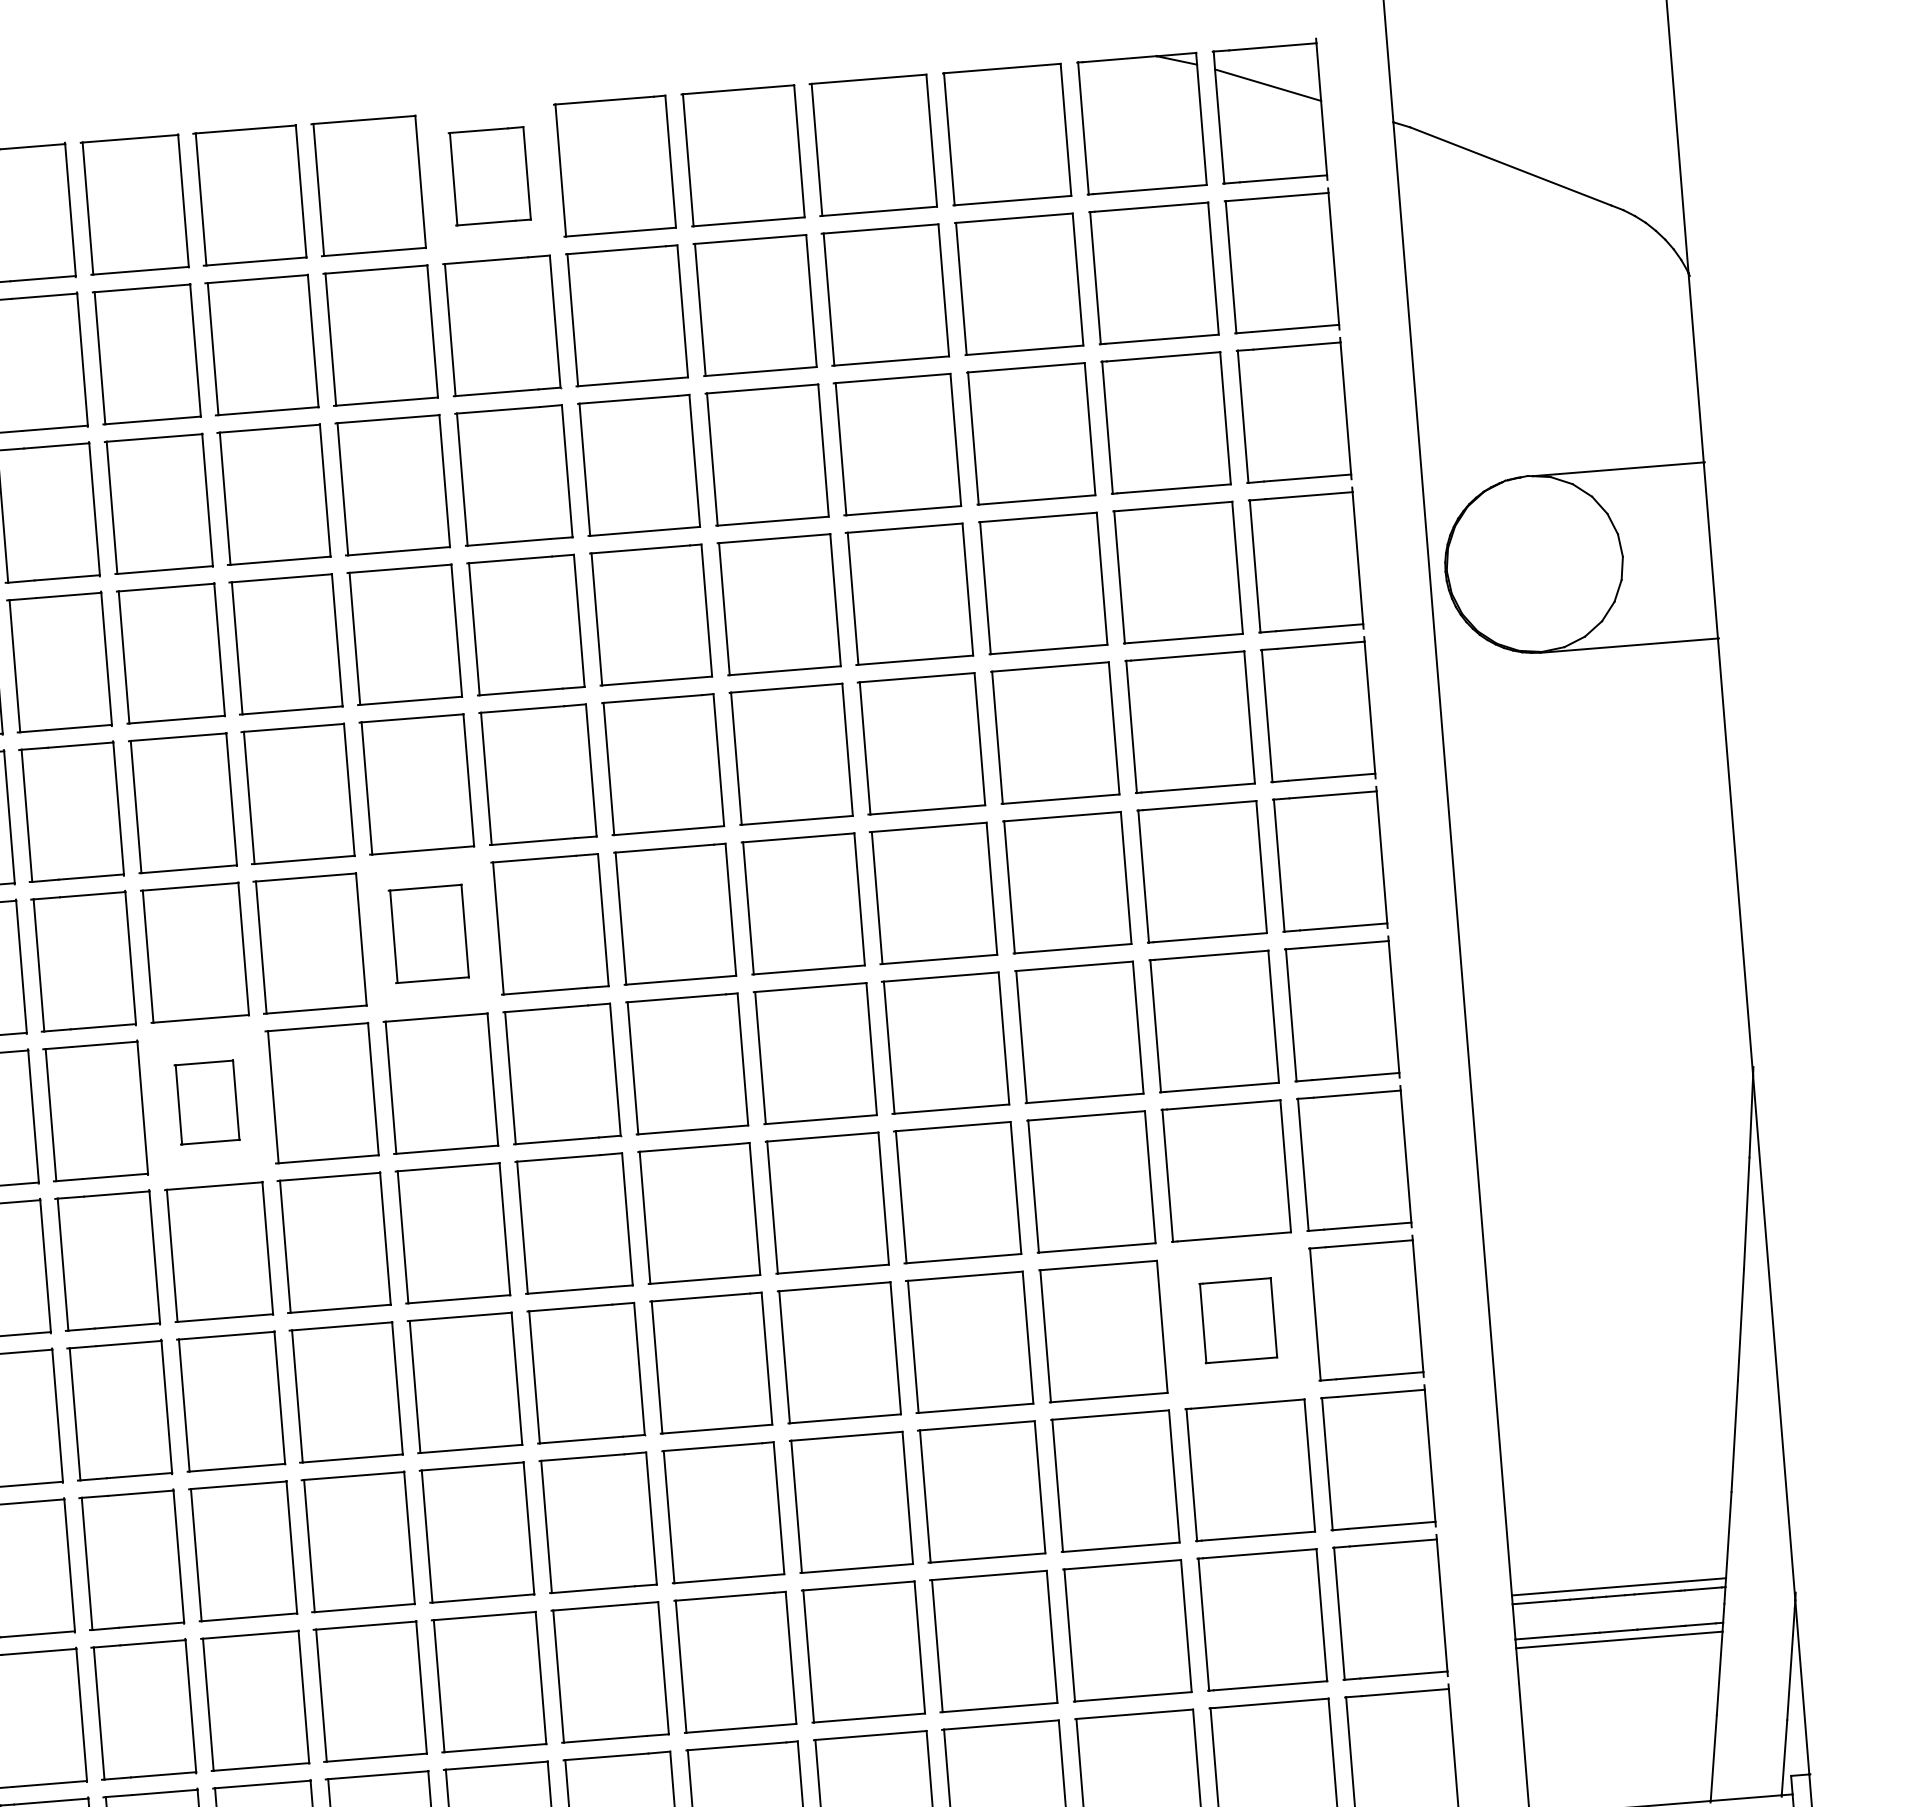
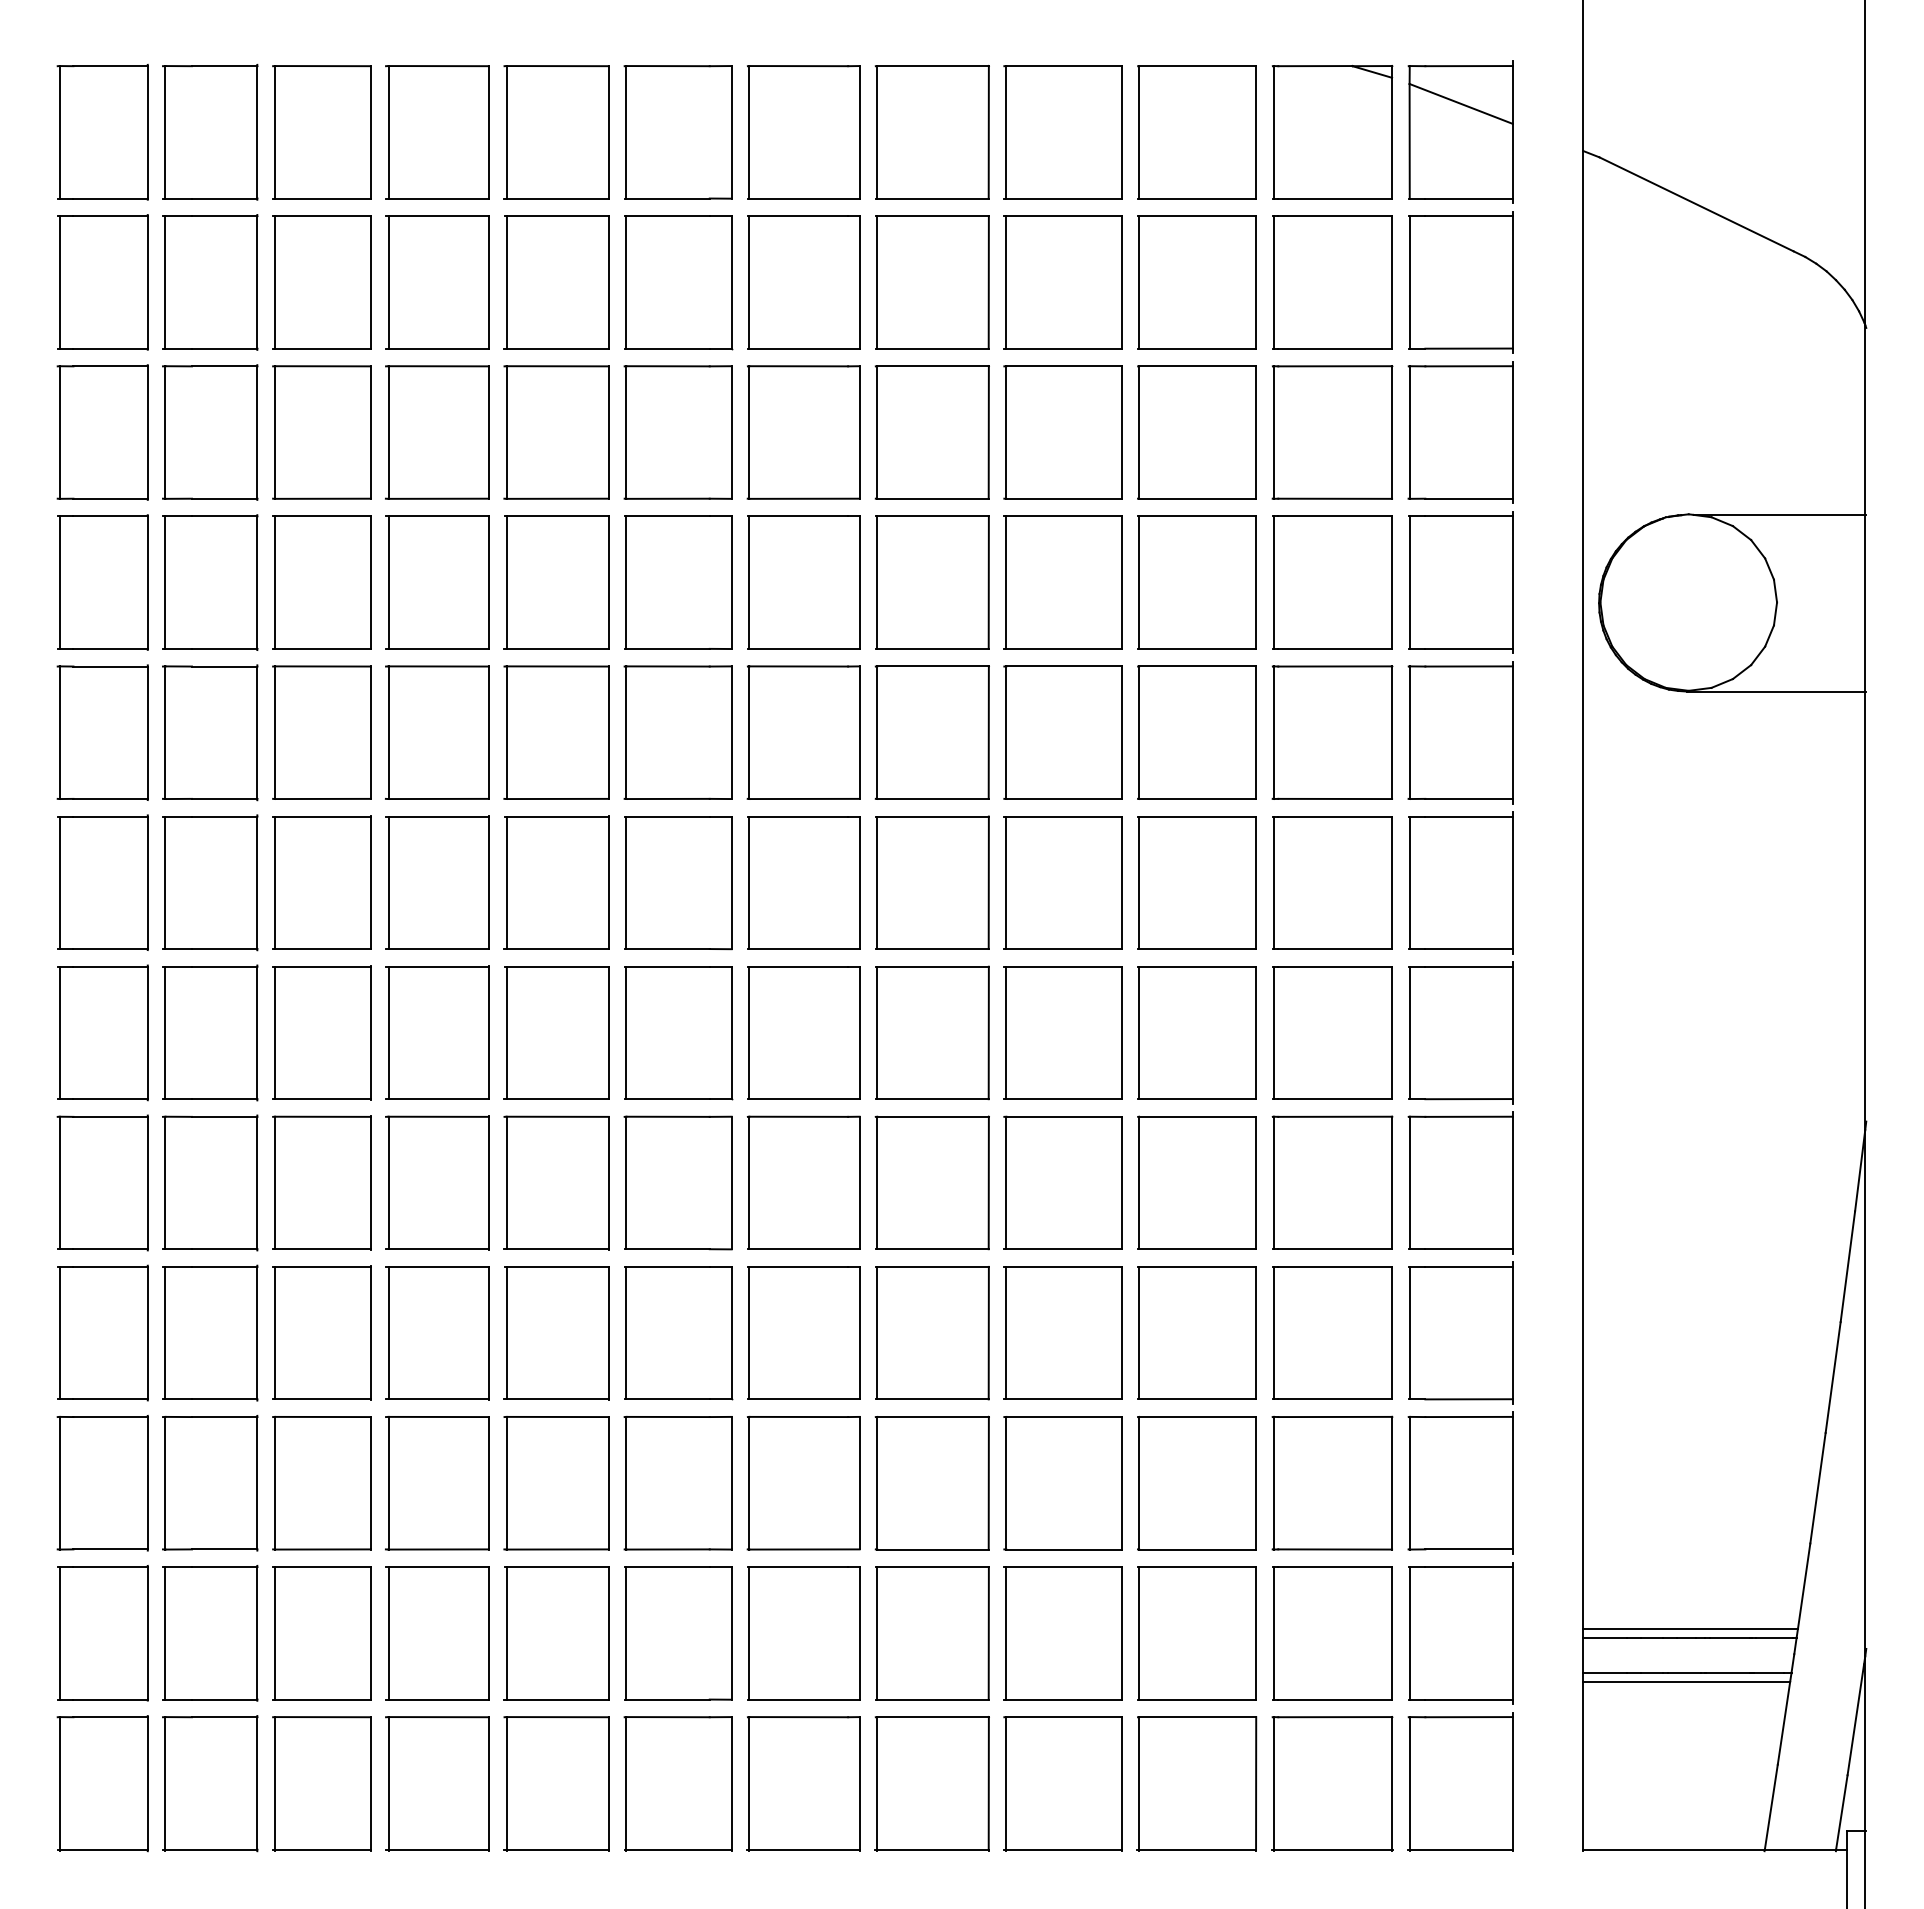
part: (489, 176) -> (677, 132), size x1.43
part: (428, 933) -> (556, 882), size x1.43
part: (206, 1102) -> (321, 1032), size x1.67
part: (1238, 1320) -> (1332, 1332), size x1.67

